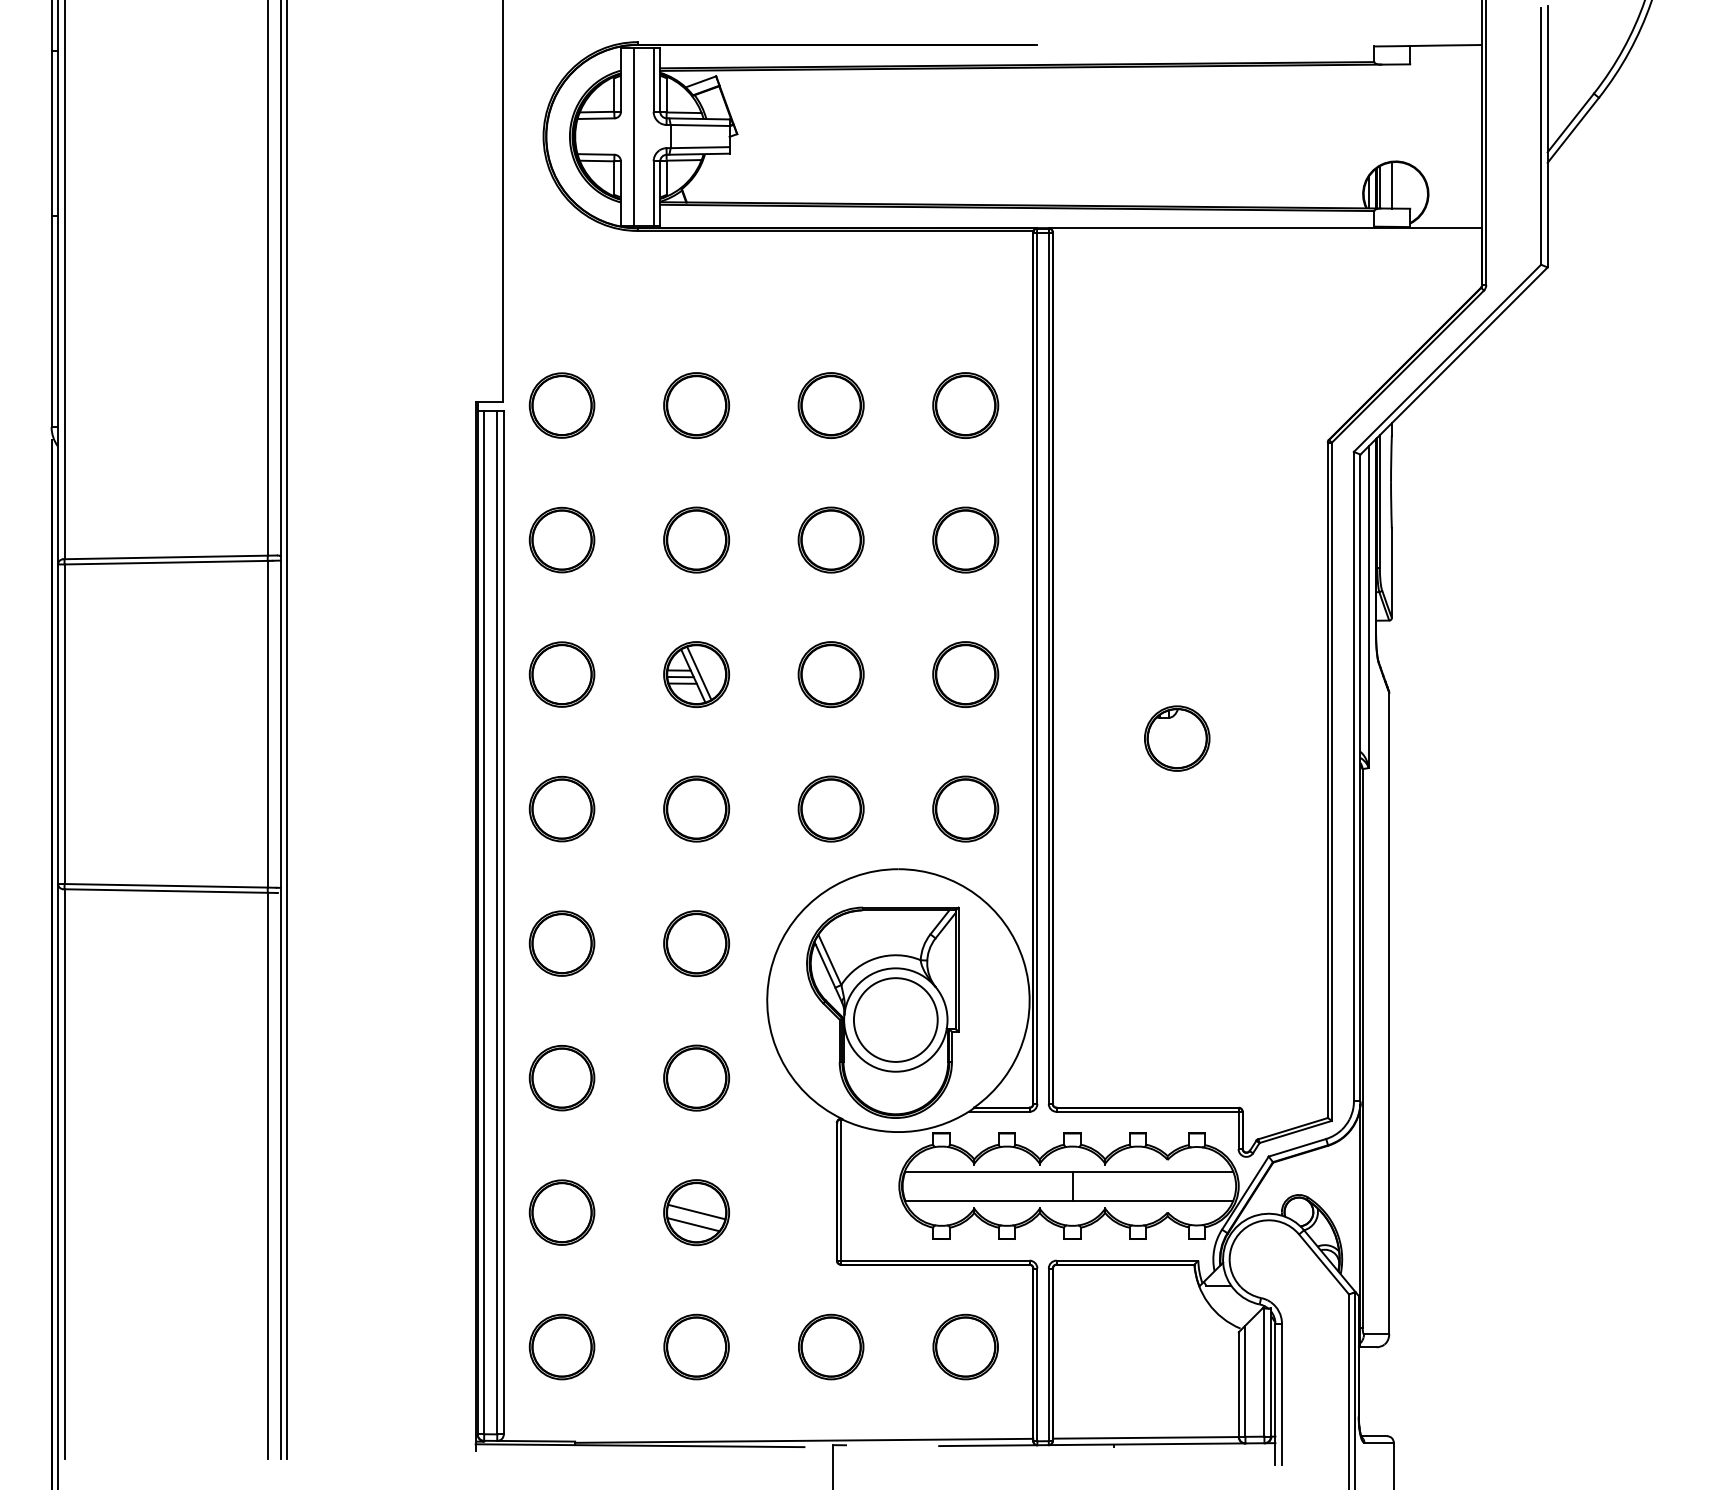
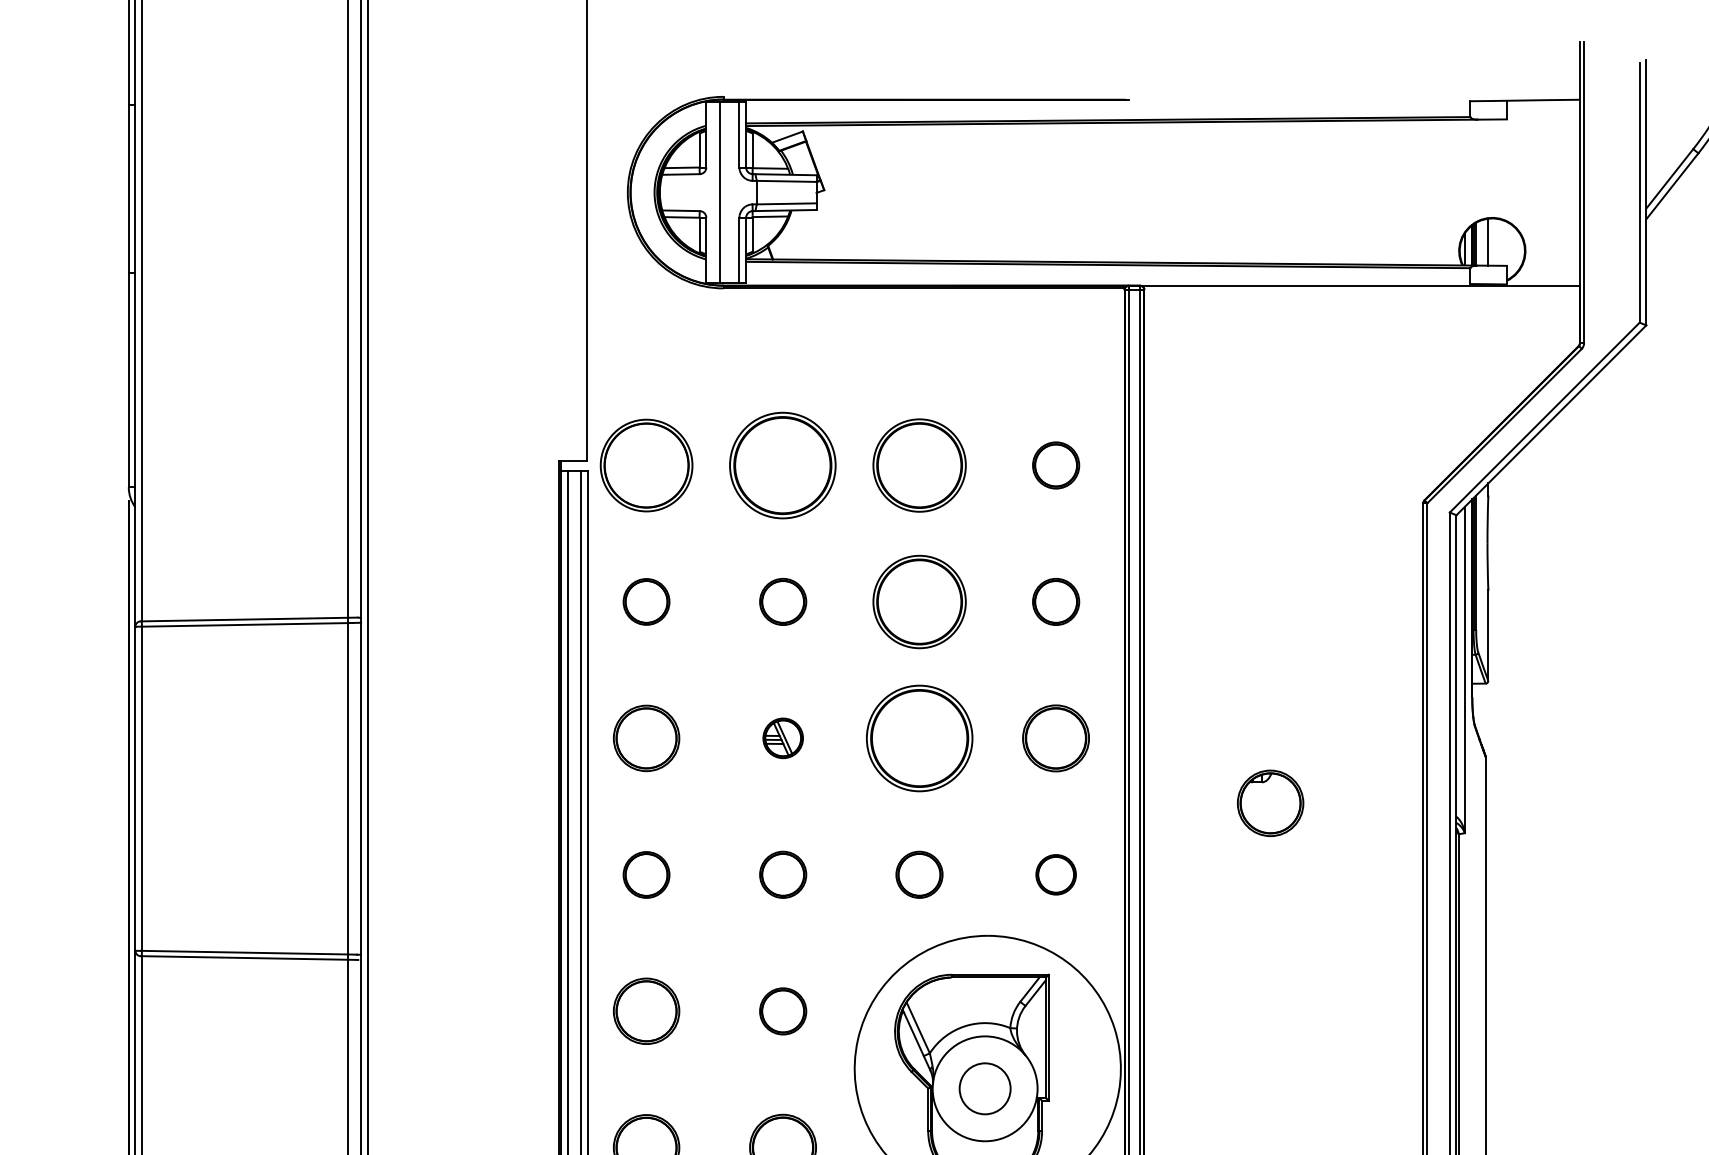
part: (561, 405) -> (646, 465), size x1.4
part: (696, 405) -> (782, 465), size x1.6
part: (830, 405) -> (918, 465), size x1.4
part: (965, 405) -> (1055, 465), size x0.7
part: (561, 539) -> (646, 601), size x0.7
part: (696, 539) -> (782, 601), size x0.7
part: (830, 539) -> (918, 601), size x1.4
part: (965, 539) -> (1055, 601), size x0.7
part: (696, 674) -> (782, 738), size x0.6
part: (830, 674) -> (918, 738), size x1.6
part: (696, 808) -> (782, 874), size x0.7
part: (830, 808) -> (918, 874), size x0.7
part: (965, 808) -> (1055, 874), size x0.6
part: (561, 809) -> (646, 875), size x0.7
part: (696, 943) -> (782, 1011), size x0.7
circle: (895, 1019) -> (984, 1088), size x0.6

